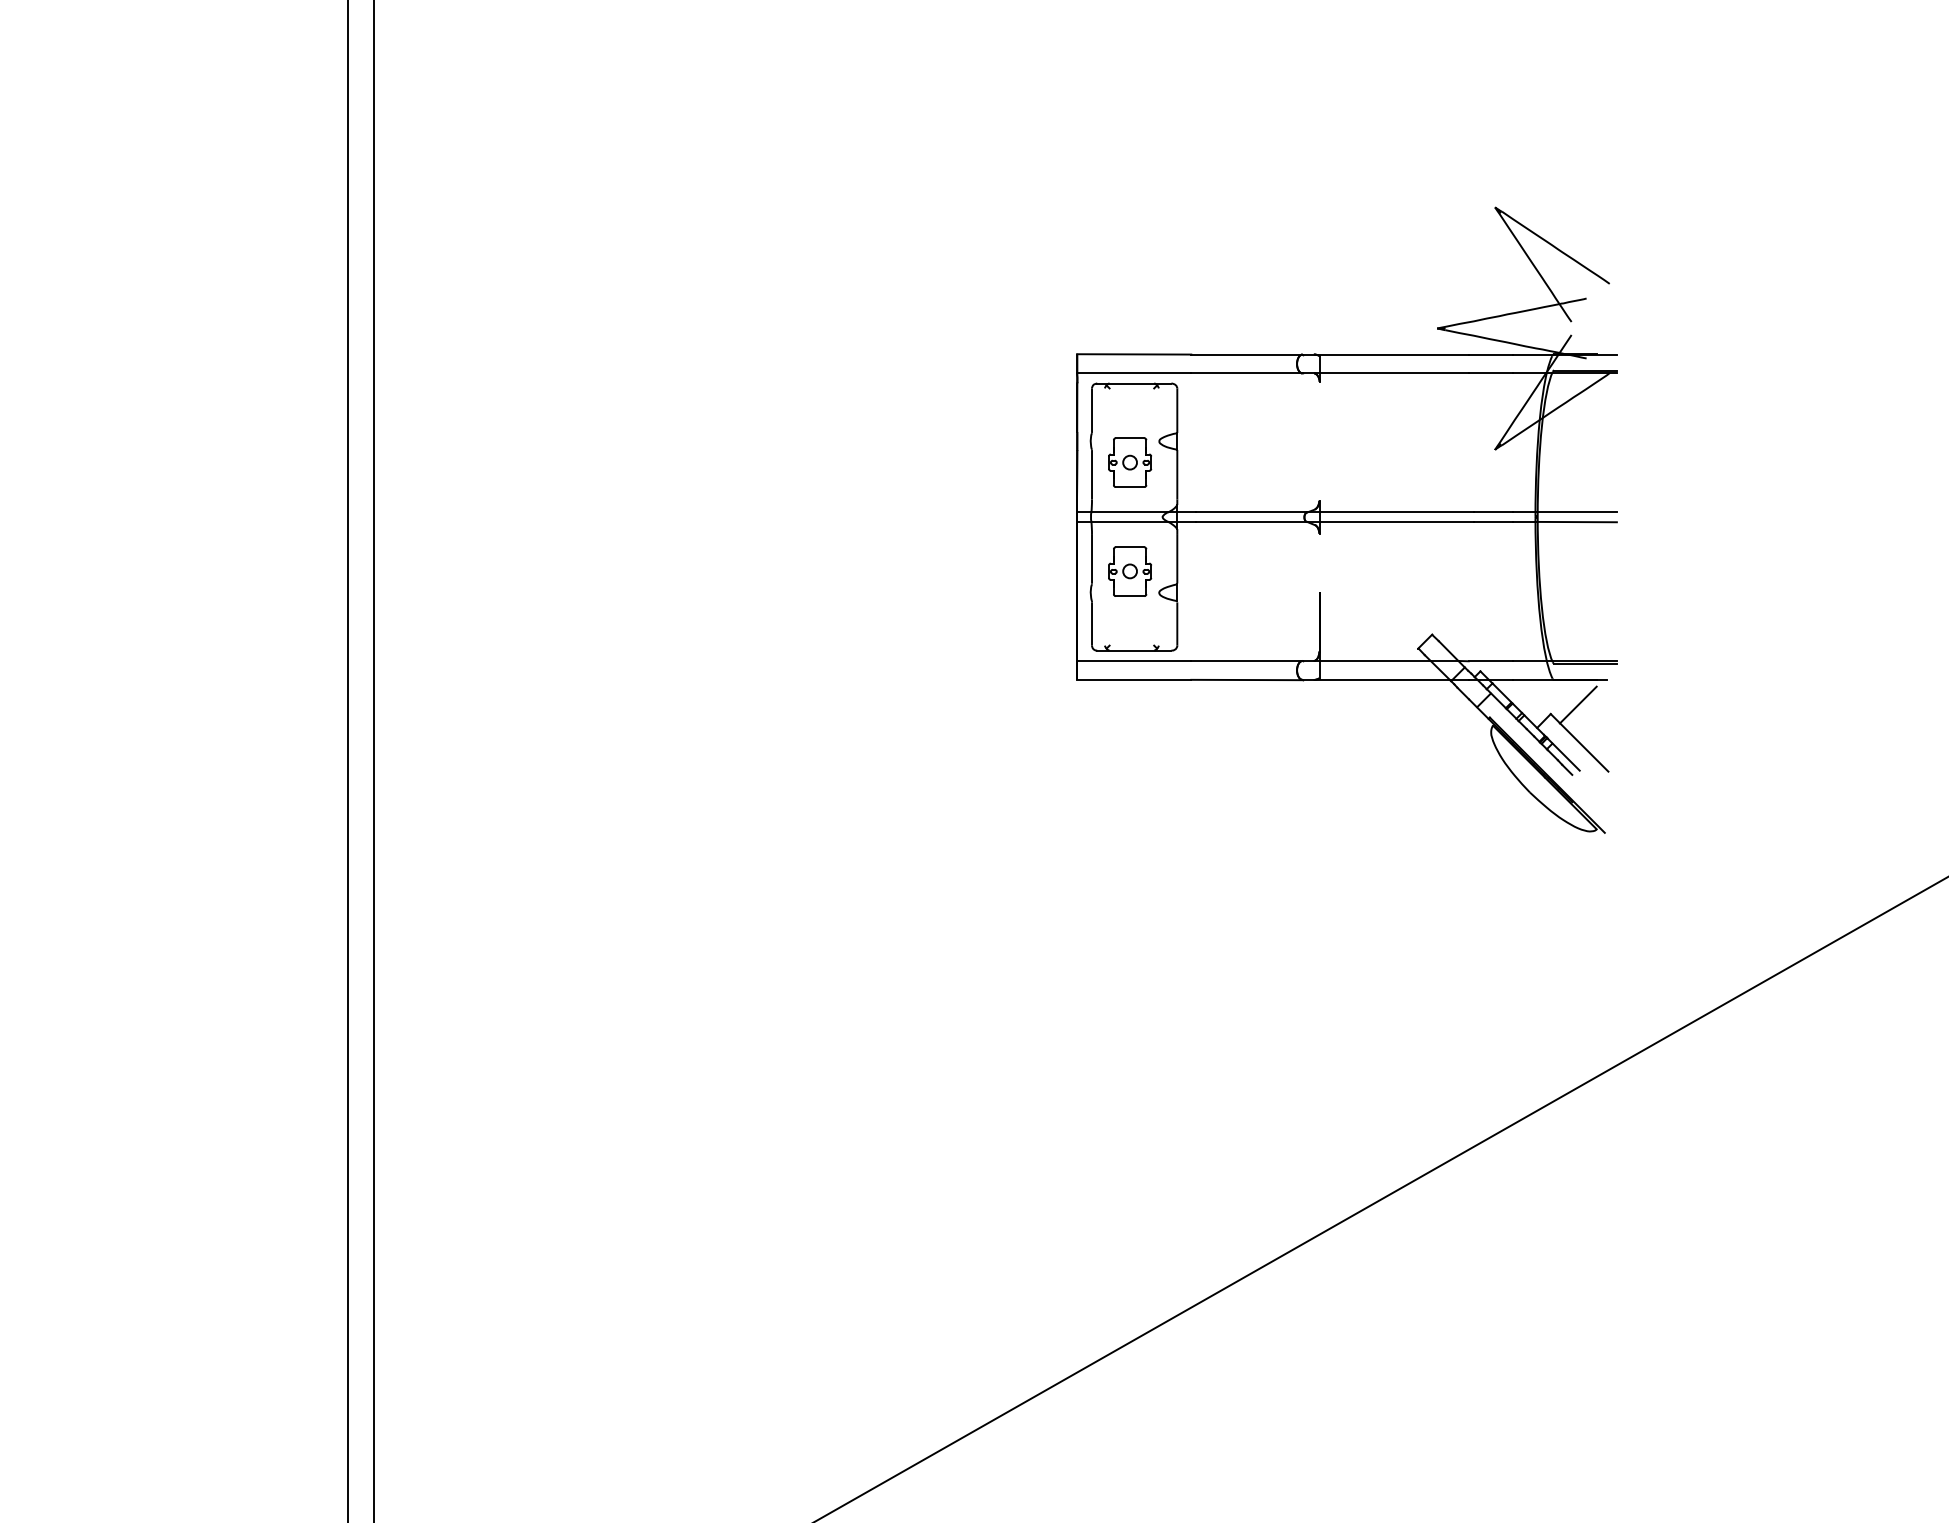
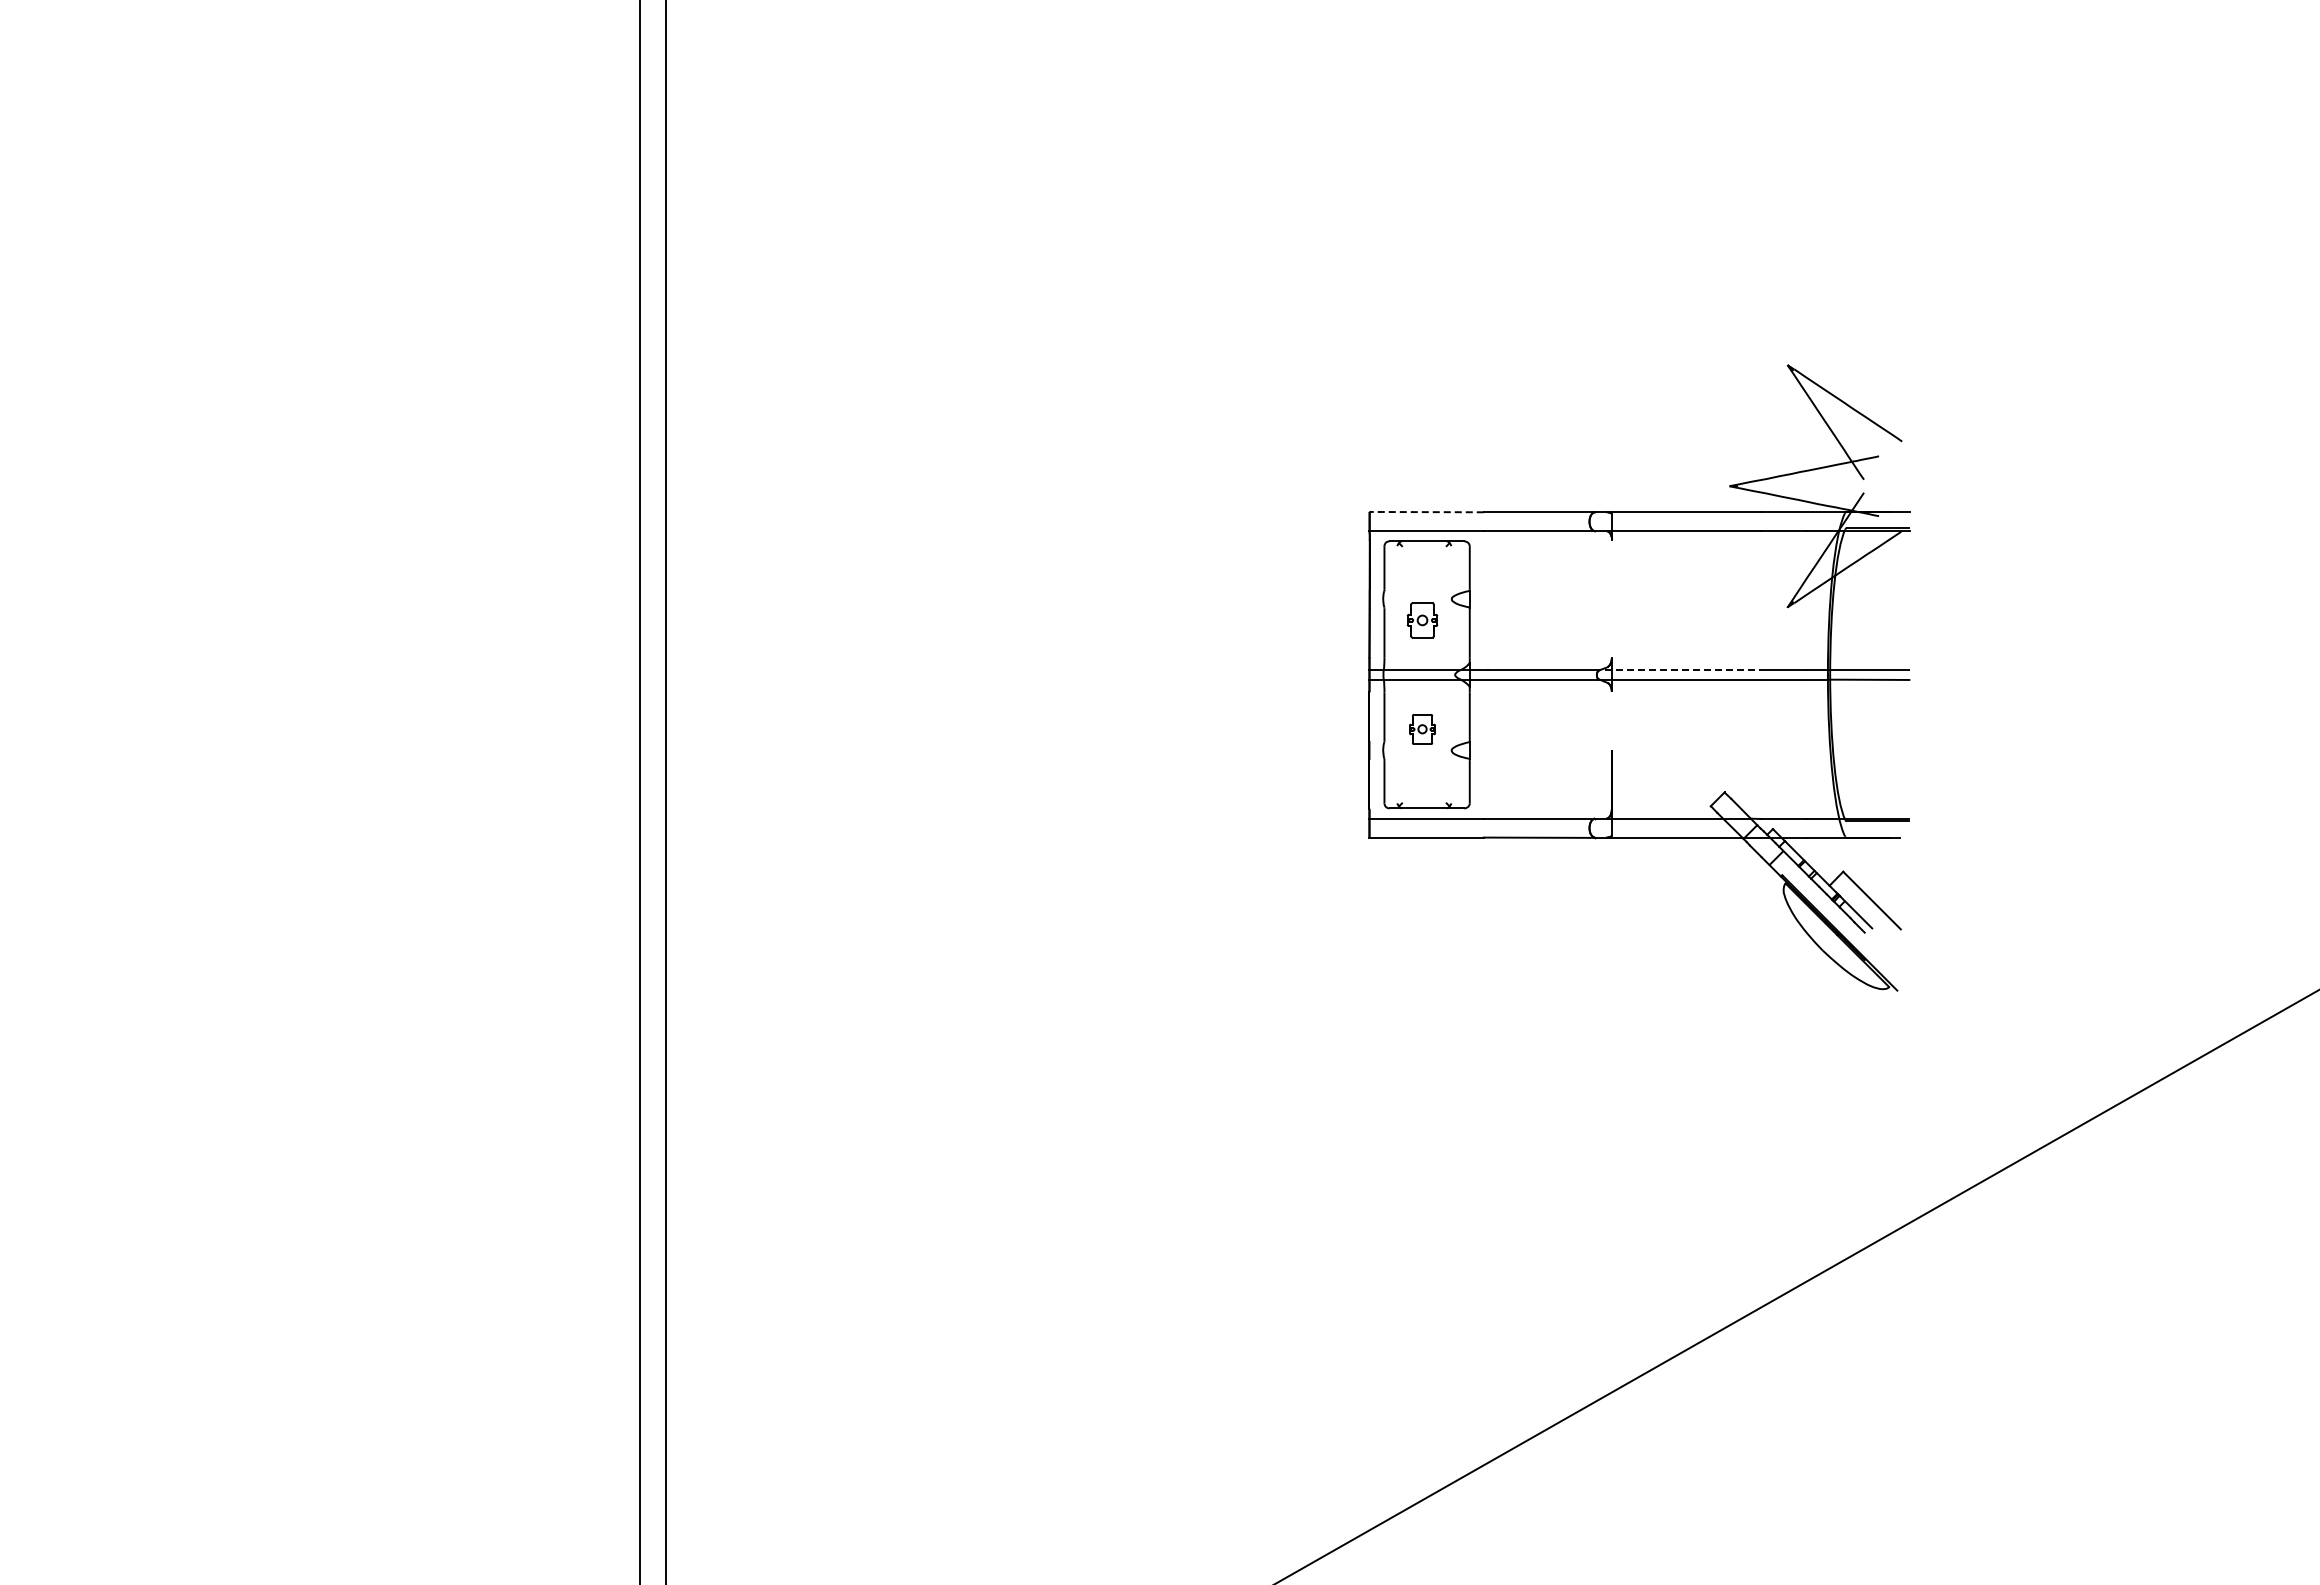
line: (1134, 354) -> (1426, 512), solid -> dashed
part: (1130, 462) -> (1422, 620), size x0.7
line: (1390, 512) -> (1682, 670), solid -> dashed
part: (1130, 571) -> (1422, 729), size x0.6
line: (1578, 704) -> (1870, 862), removed

